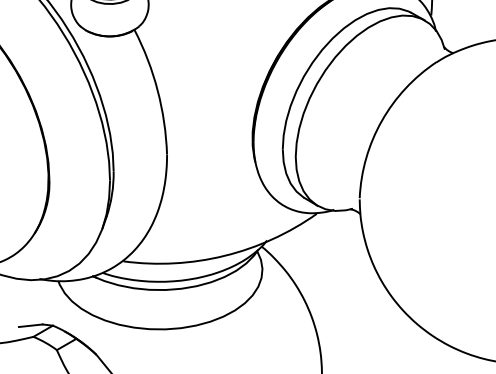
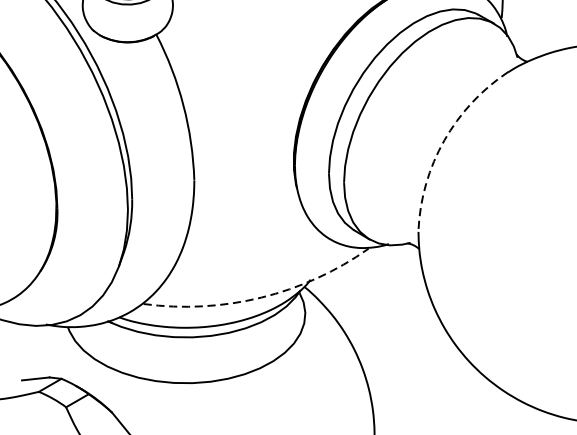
arc: (381, 120) -> (443, 140), solid -> dashed
arc: (224, 255) -> (261, 297), solid -> dashed

